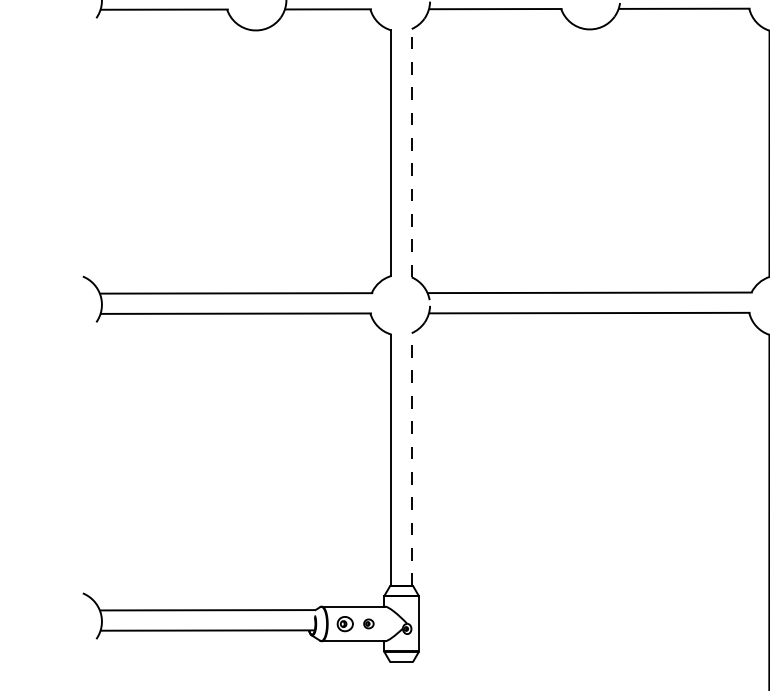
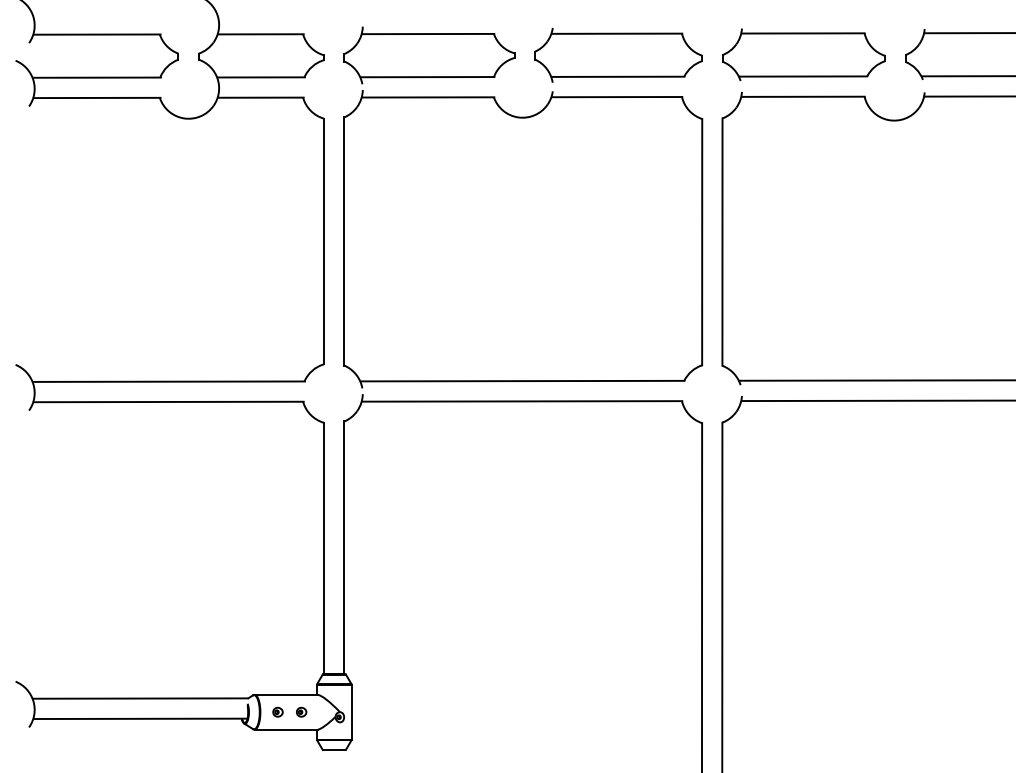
line: (411, 153) -> (344, 241), dashed -> solid
line: (411, 459) -> (344, 547), dashed -> solid
part: (344, 623) -> (277, 711), size x0.62

